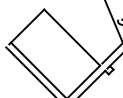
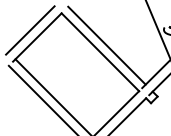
line: (21, 21) -> (30, 29), added
line: (76, 32) -> (106, 45), added

